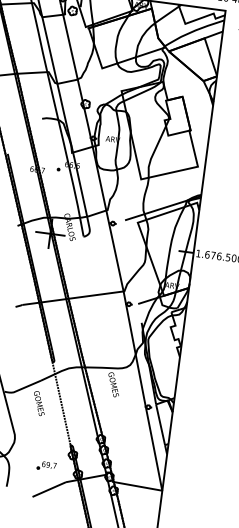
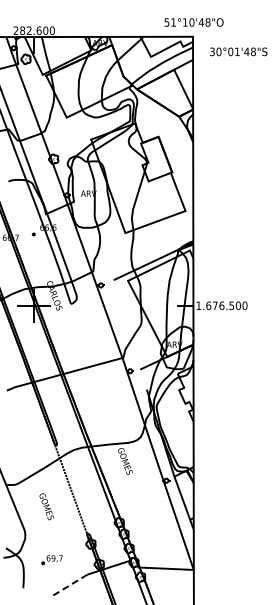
text: (39, 403) -> (46, 506), moved
part: (46, 466) -> (51, 560), moved
line: (48, 489) -> (69, 585), solid -> dashed

